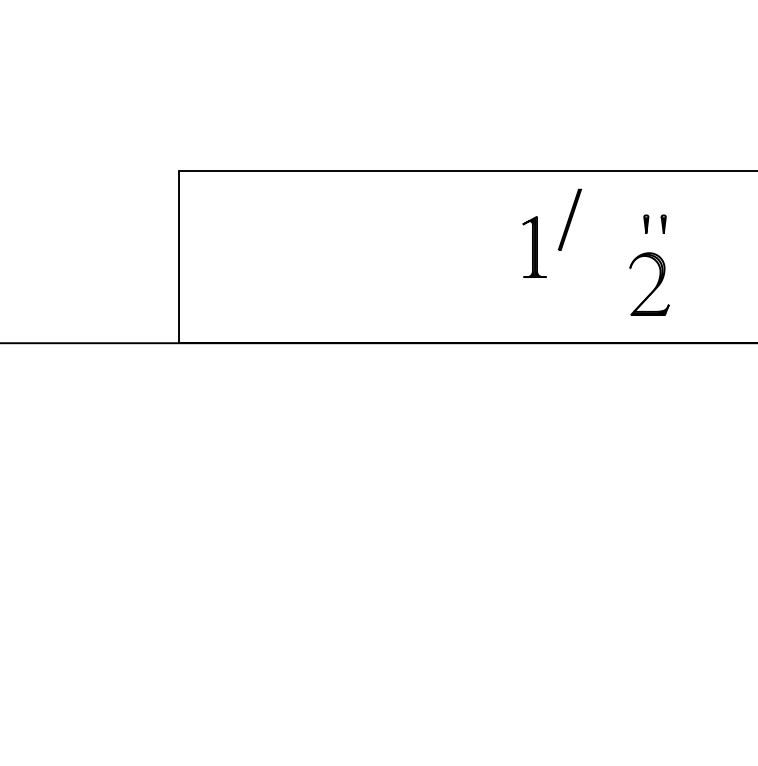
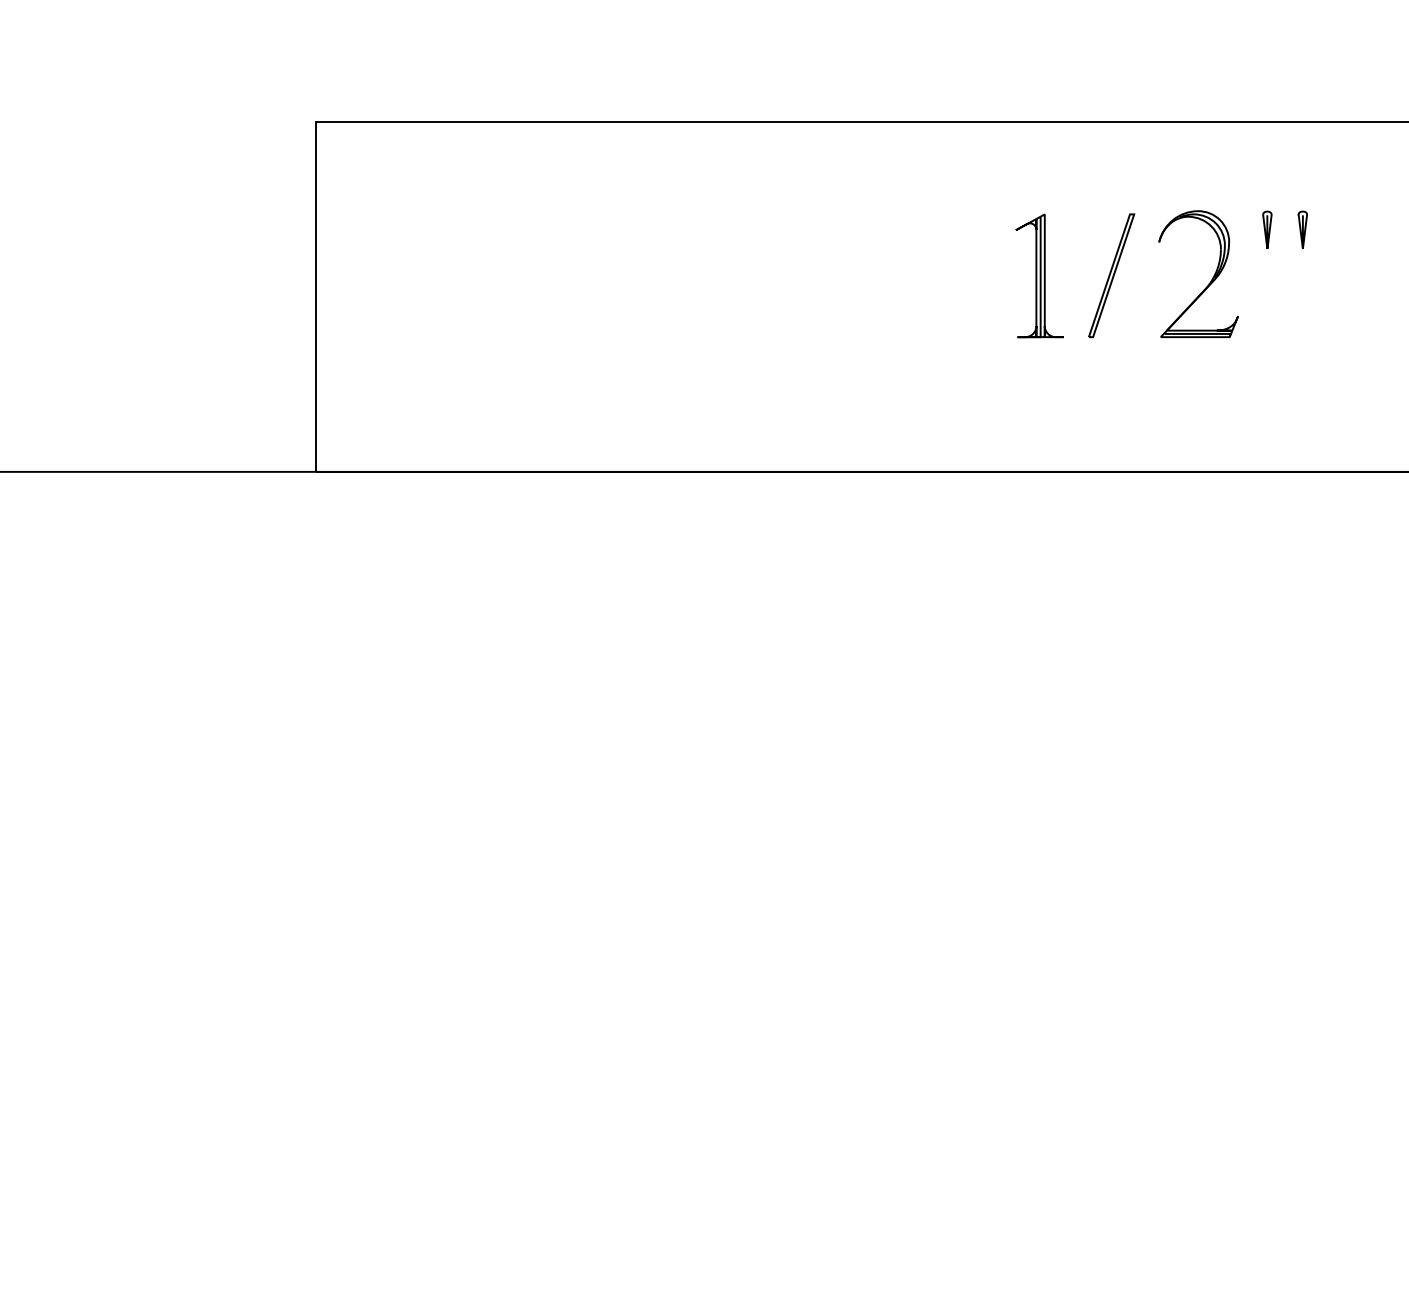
line: (569, 219) -> (1110, 274), moved
part: (654, 287) -> (1208, 281), moved

